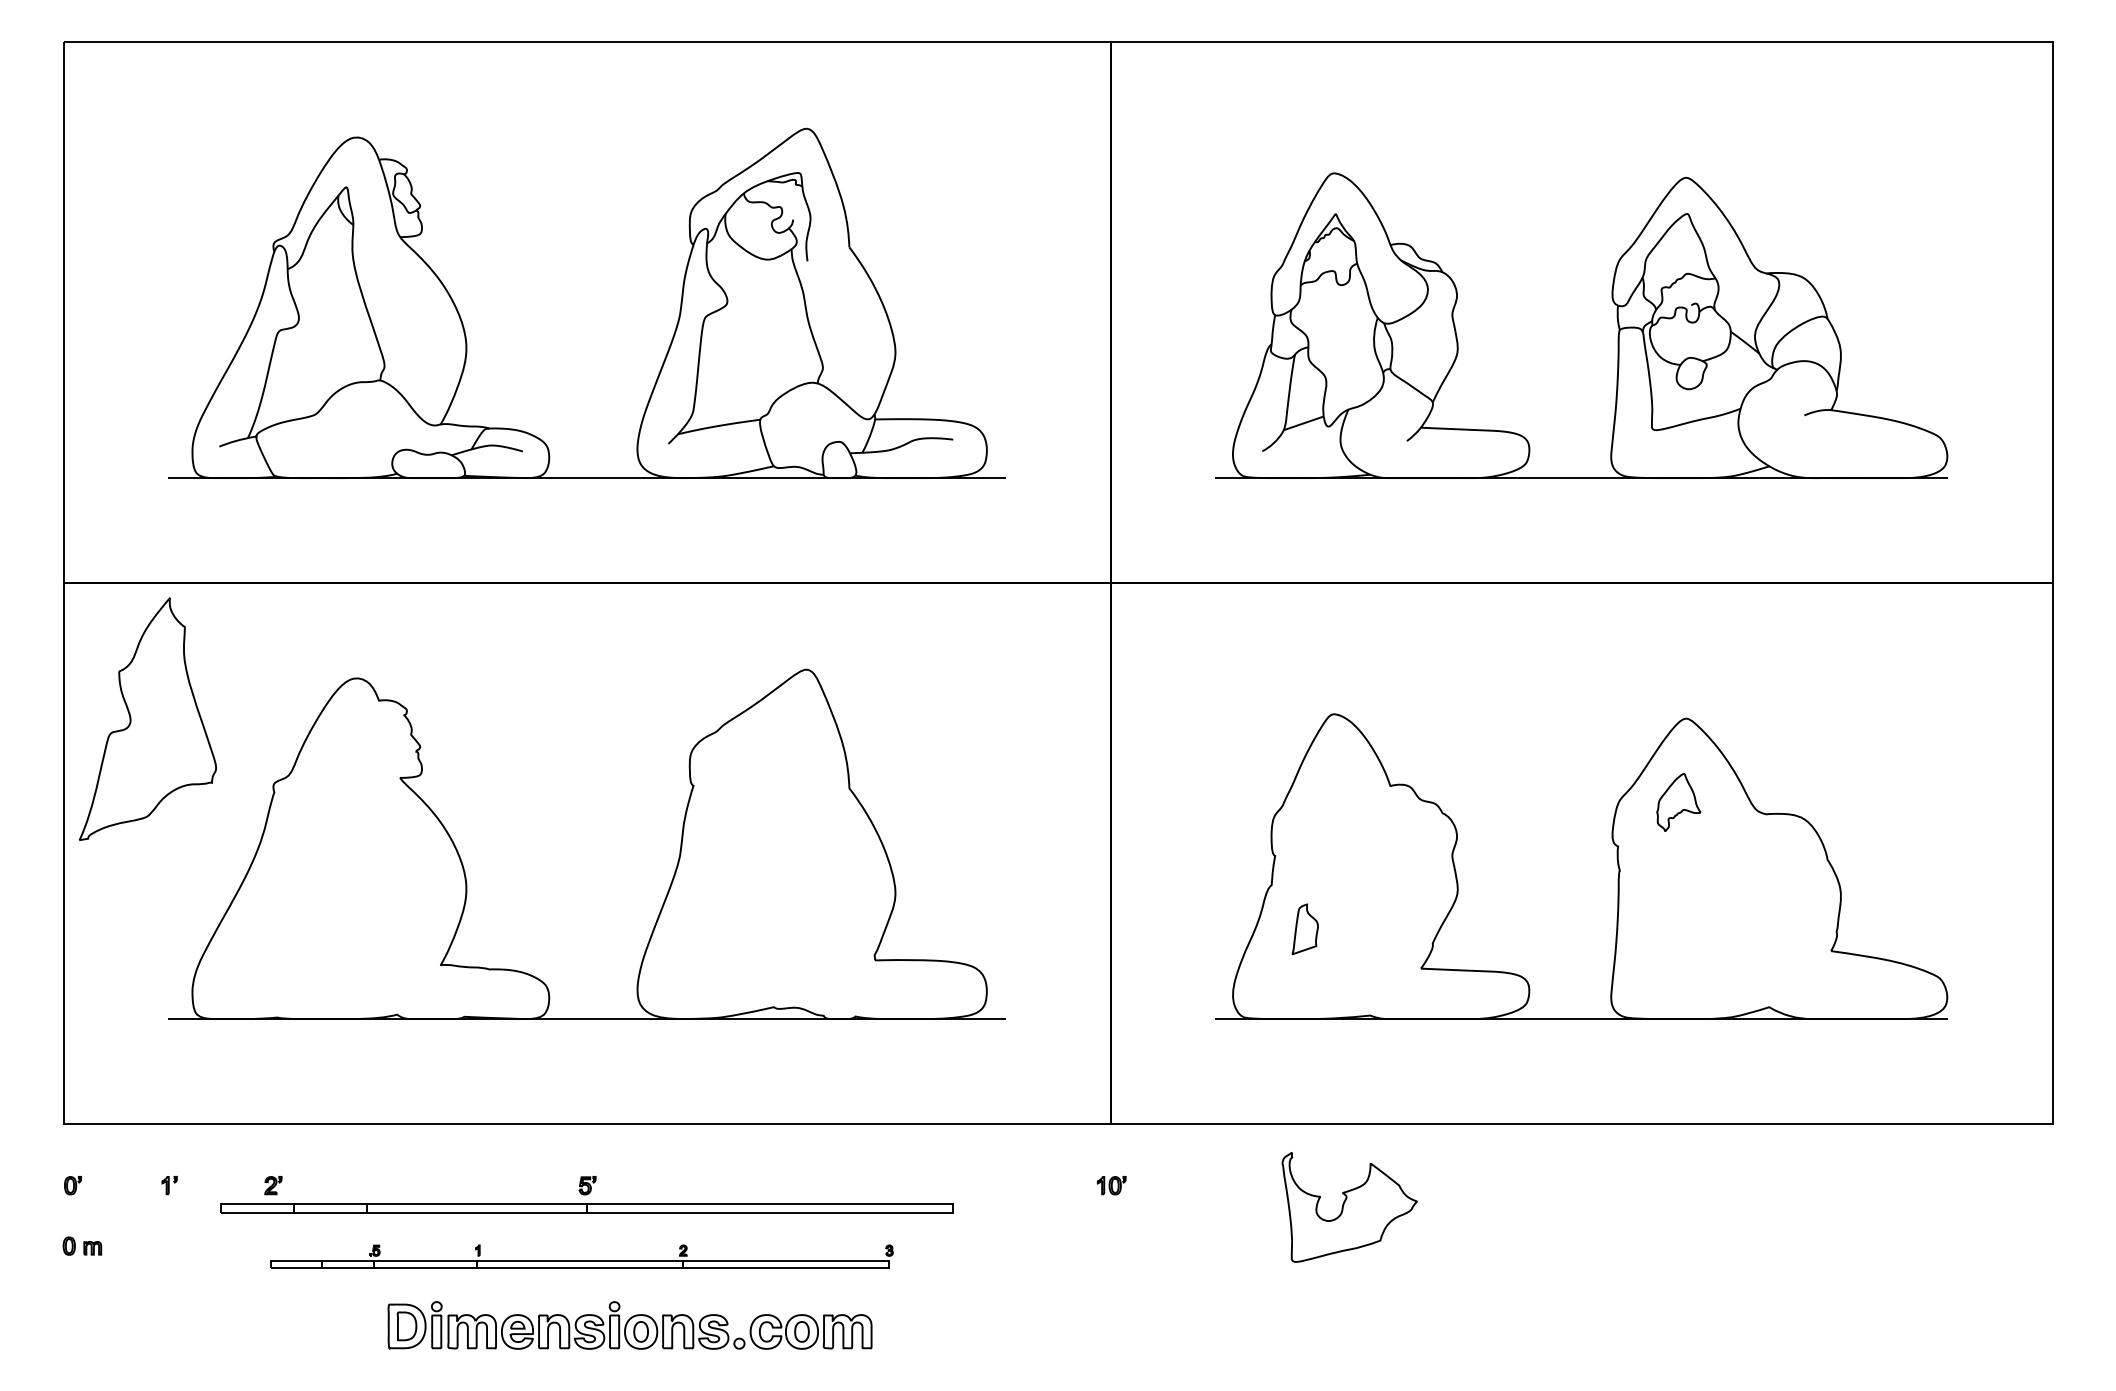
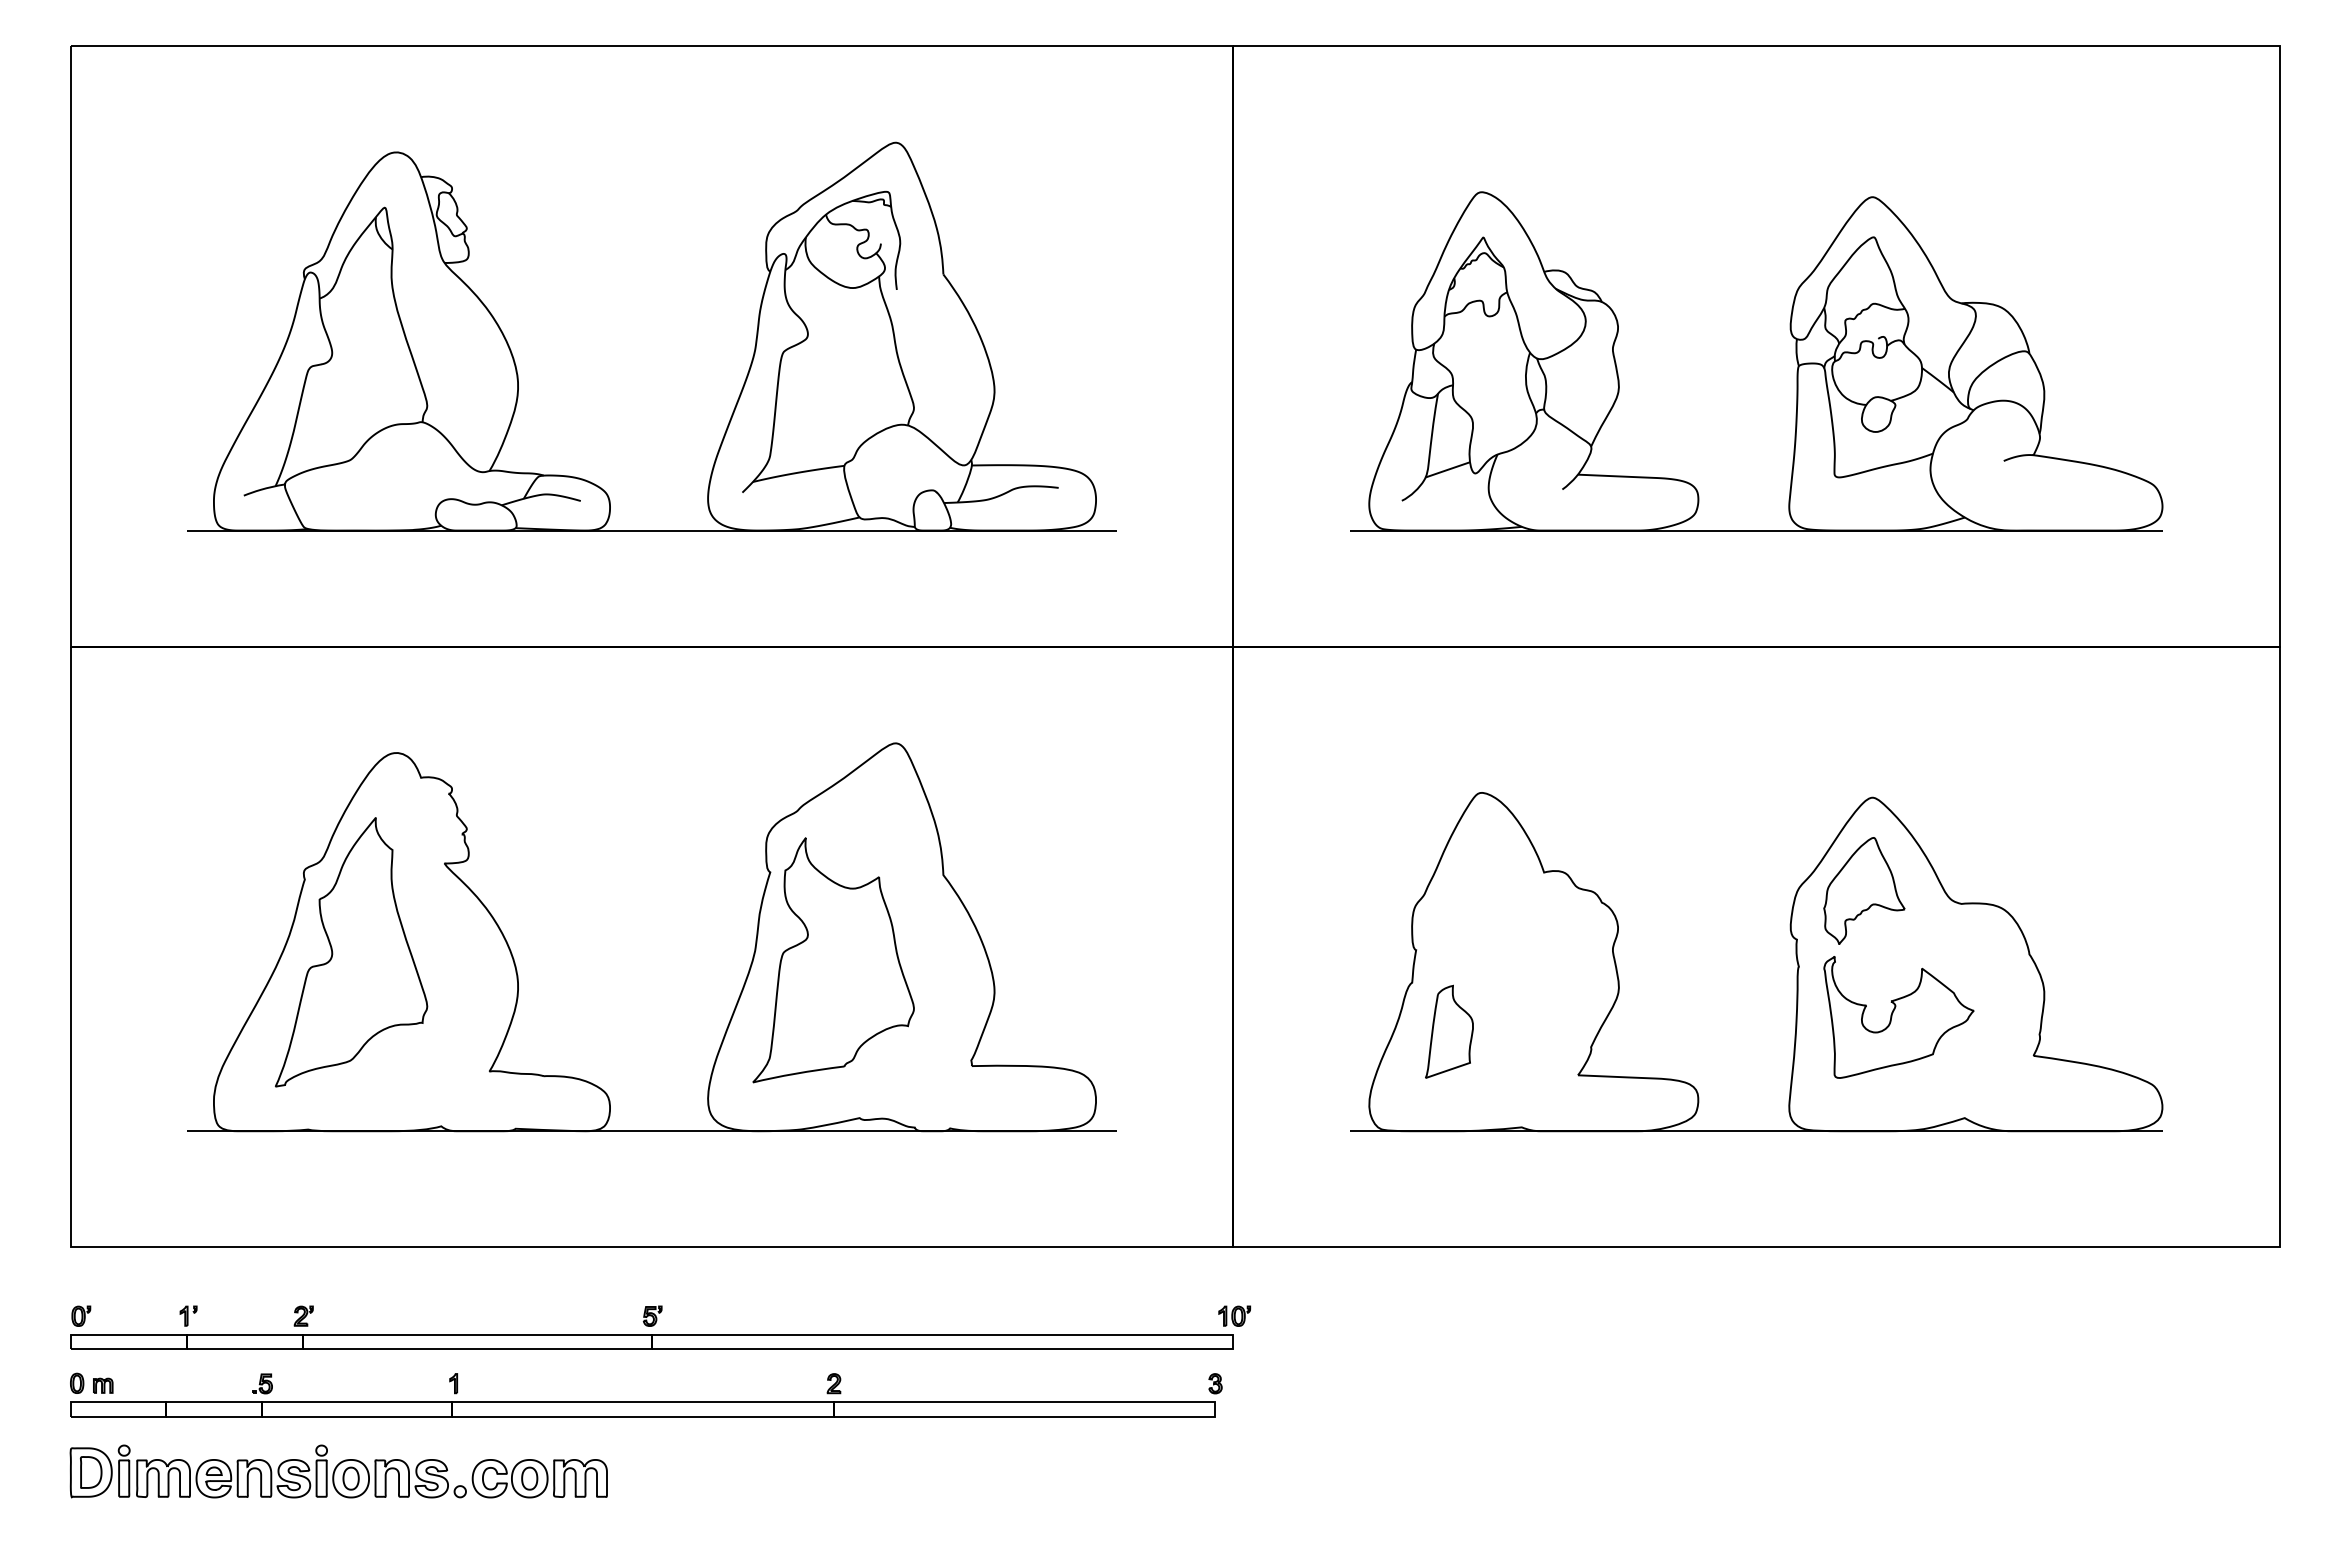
part: (147, 719) -> (351, 952), moved
part: (1678, 802) -> (1864, 890), size x1.67
part: (750, 865) -> (833, 960), added
part: (1305, 929) -> (1449, 1031), size x1.67
part: (1349, 1207) -> (1898, 1017), moved
part: (586, 1208) -> (651, 1341), size x1.43
part: (582, 1257) -> (646, 1395), size x1.67
part: (629, 1325) -> (338, 1471), moved

